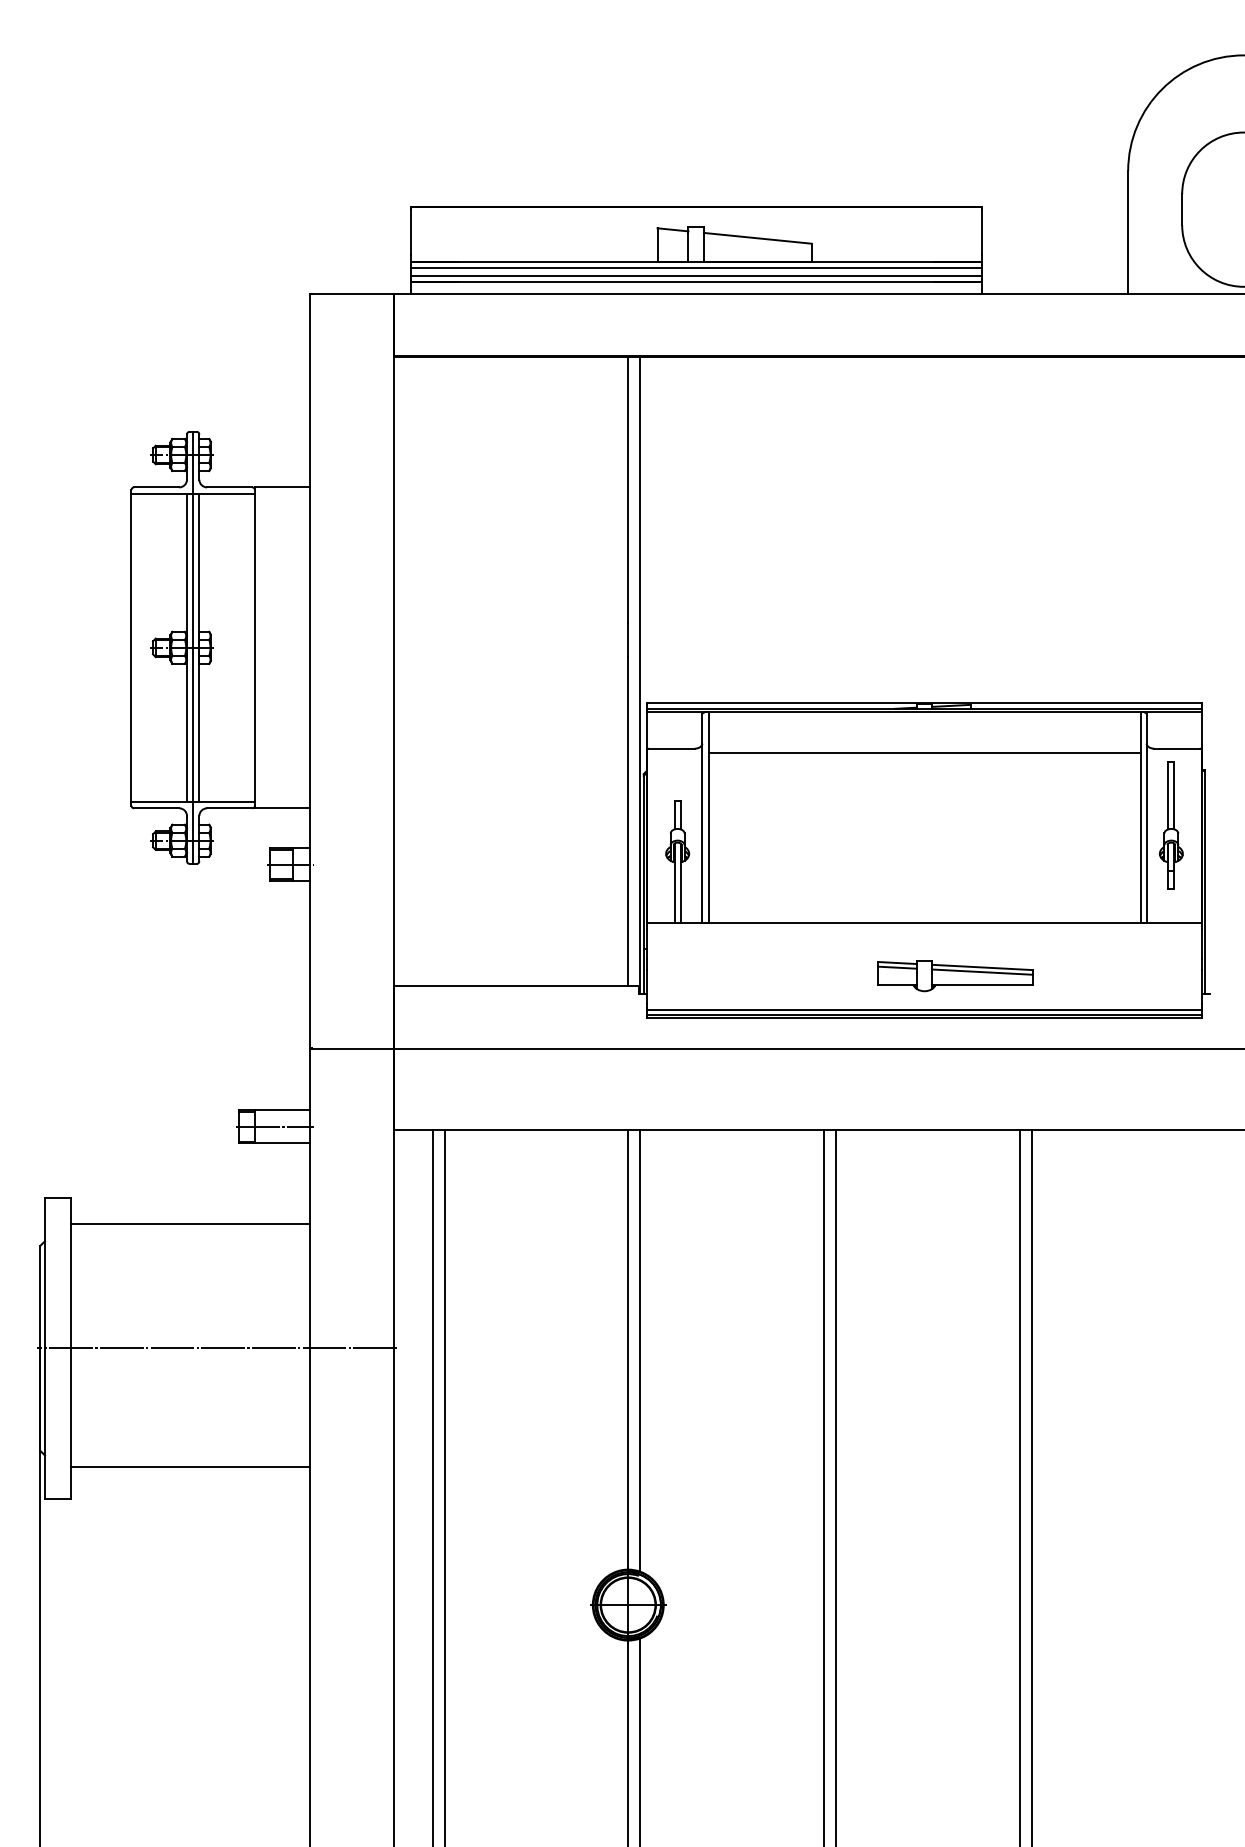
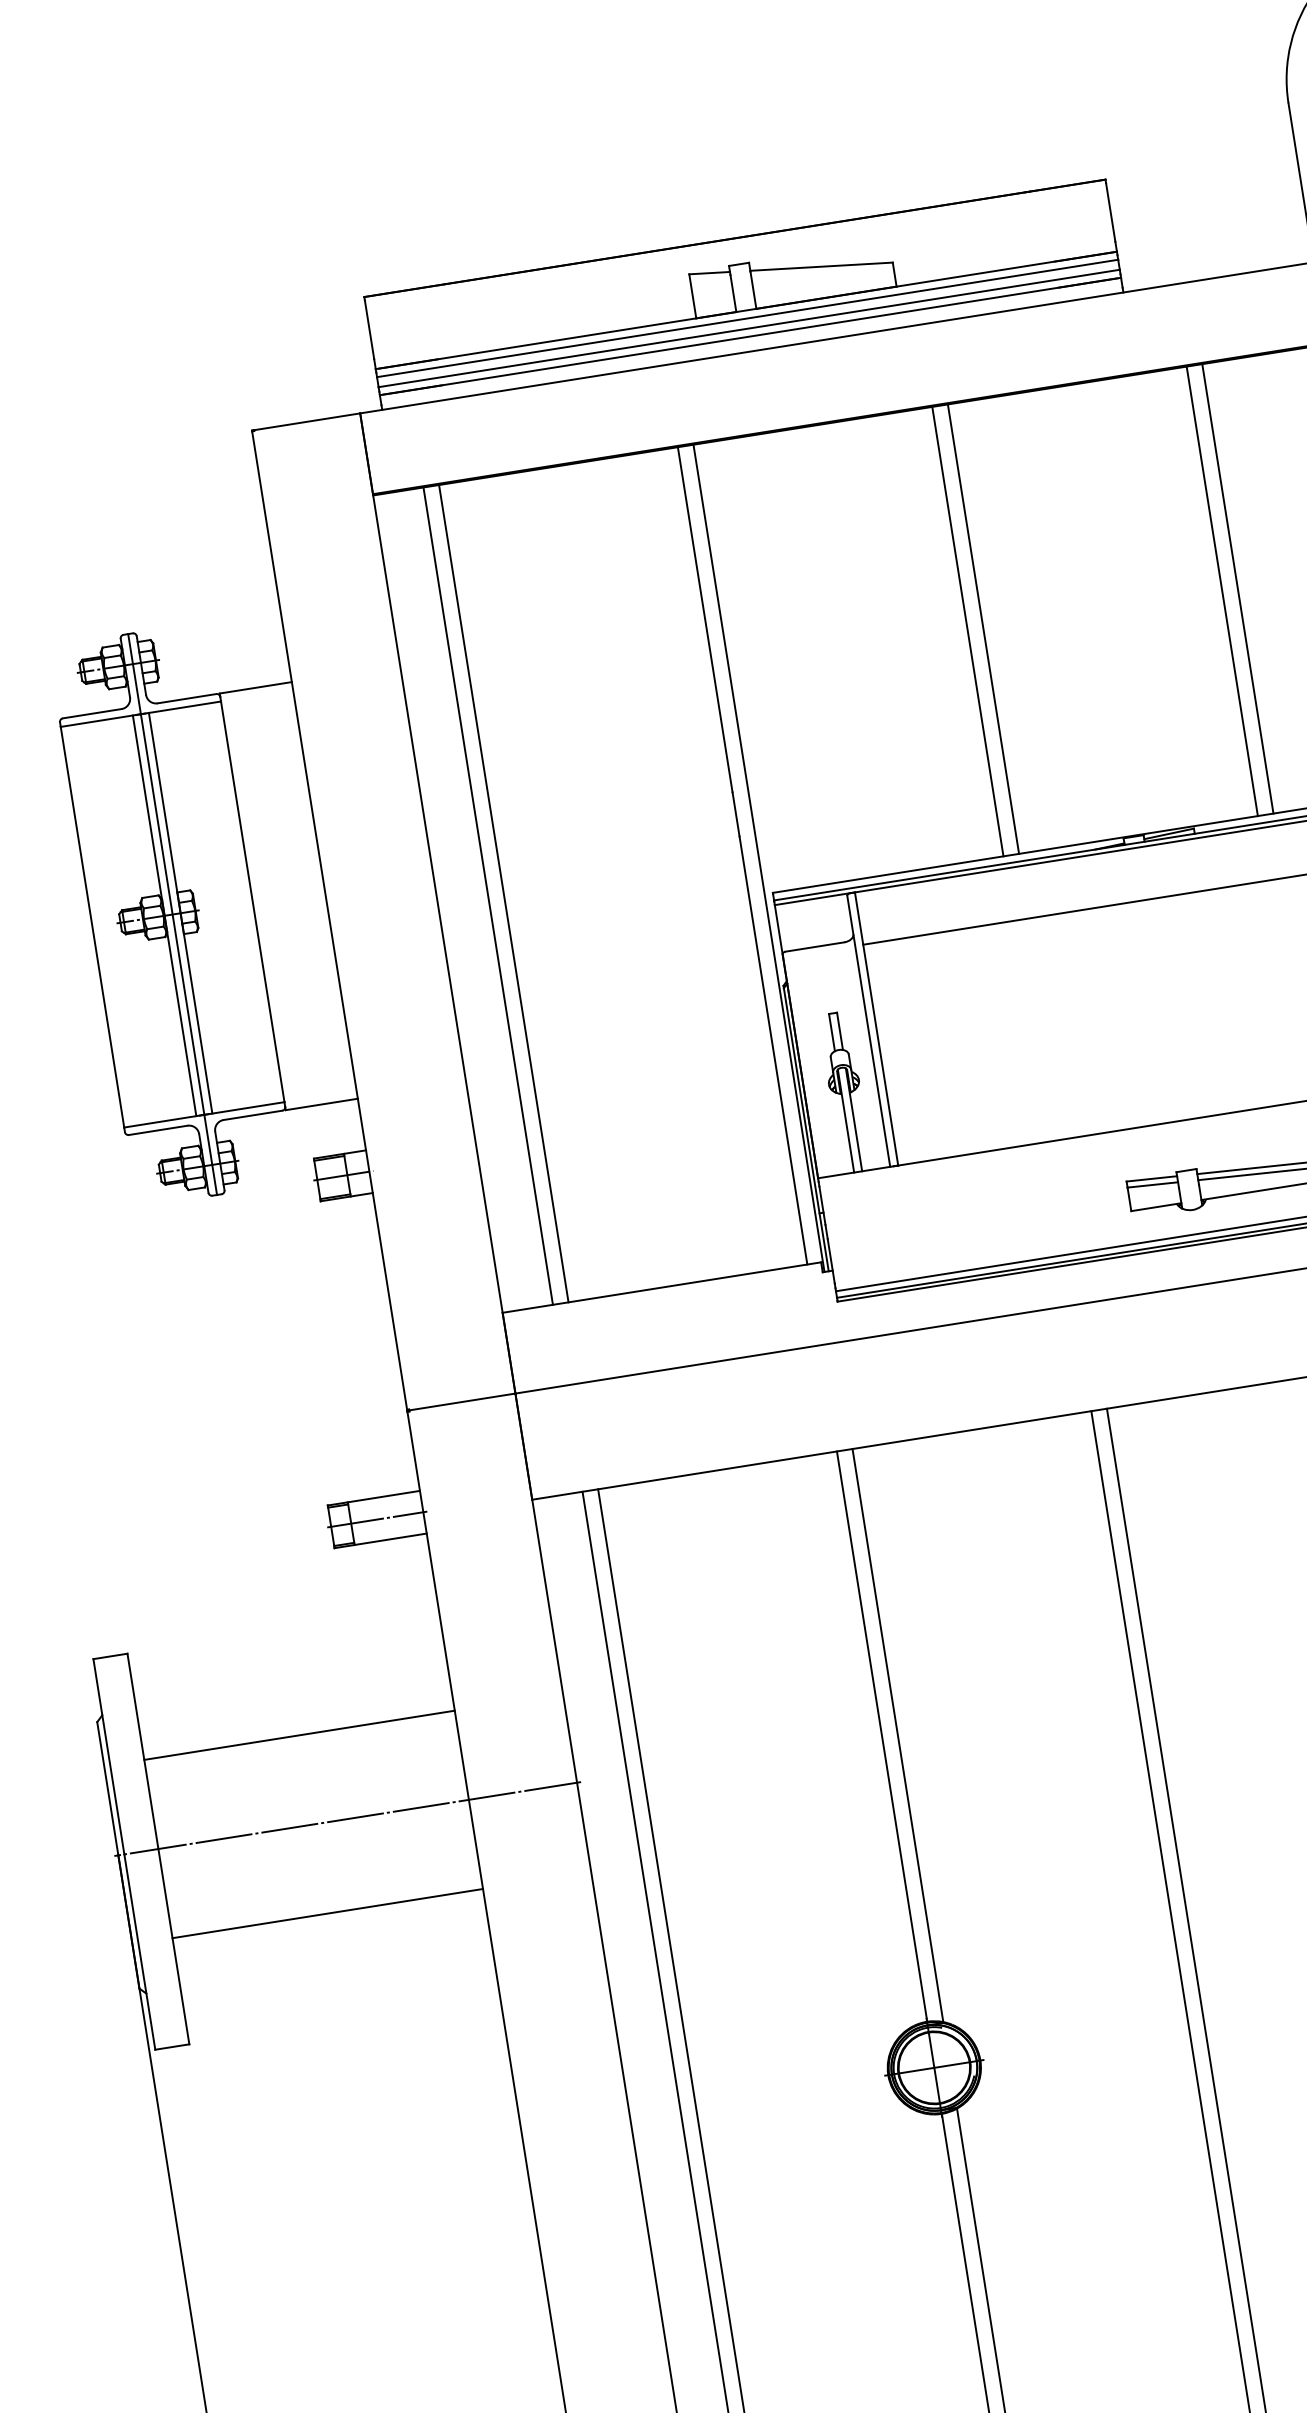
line: (824, 529) -> (967, 631), added
line: (836, 529) -> (983, 628), added
line: (1020, 529) -> (1222, 590), added
line: (1032, 529) -> (1237, 588), added
line: (432, 671) -> (488, 896), added
line: (444, 671) -> (503, 893), added
line: (190, 1223) -> (299, 1735), moved
line: (190, 1467) -> (327, 1914), moved

